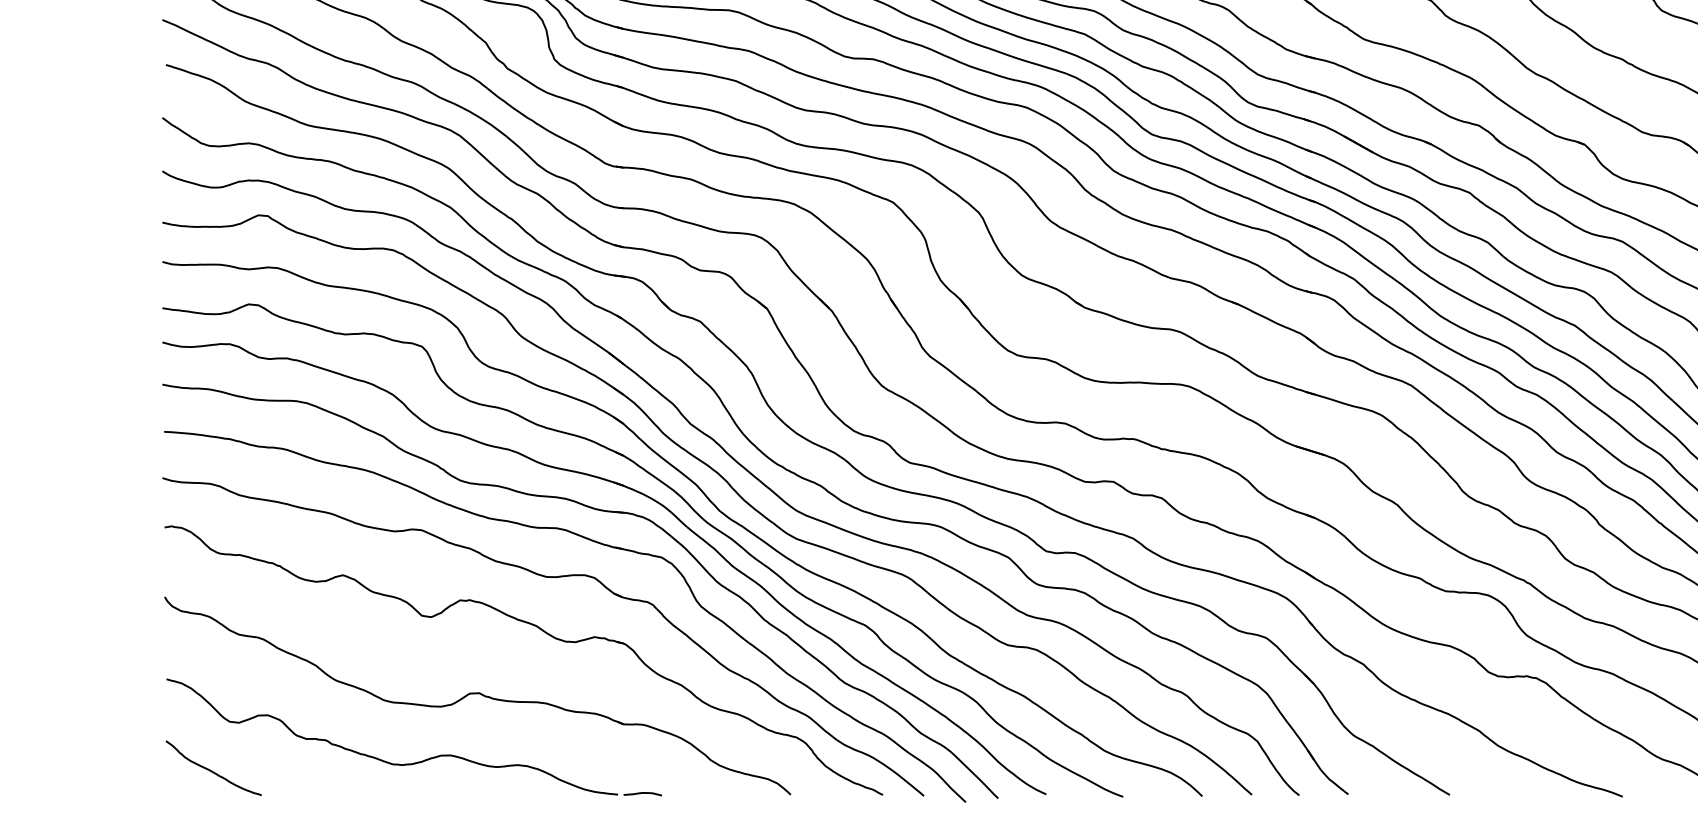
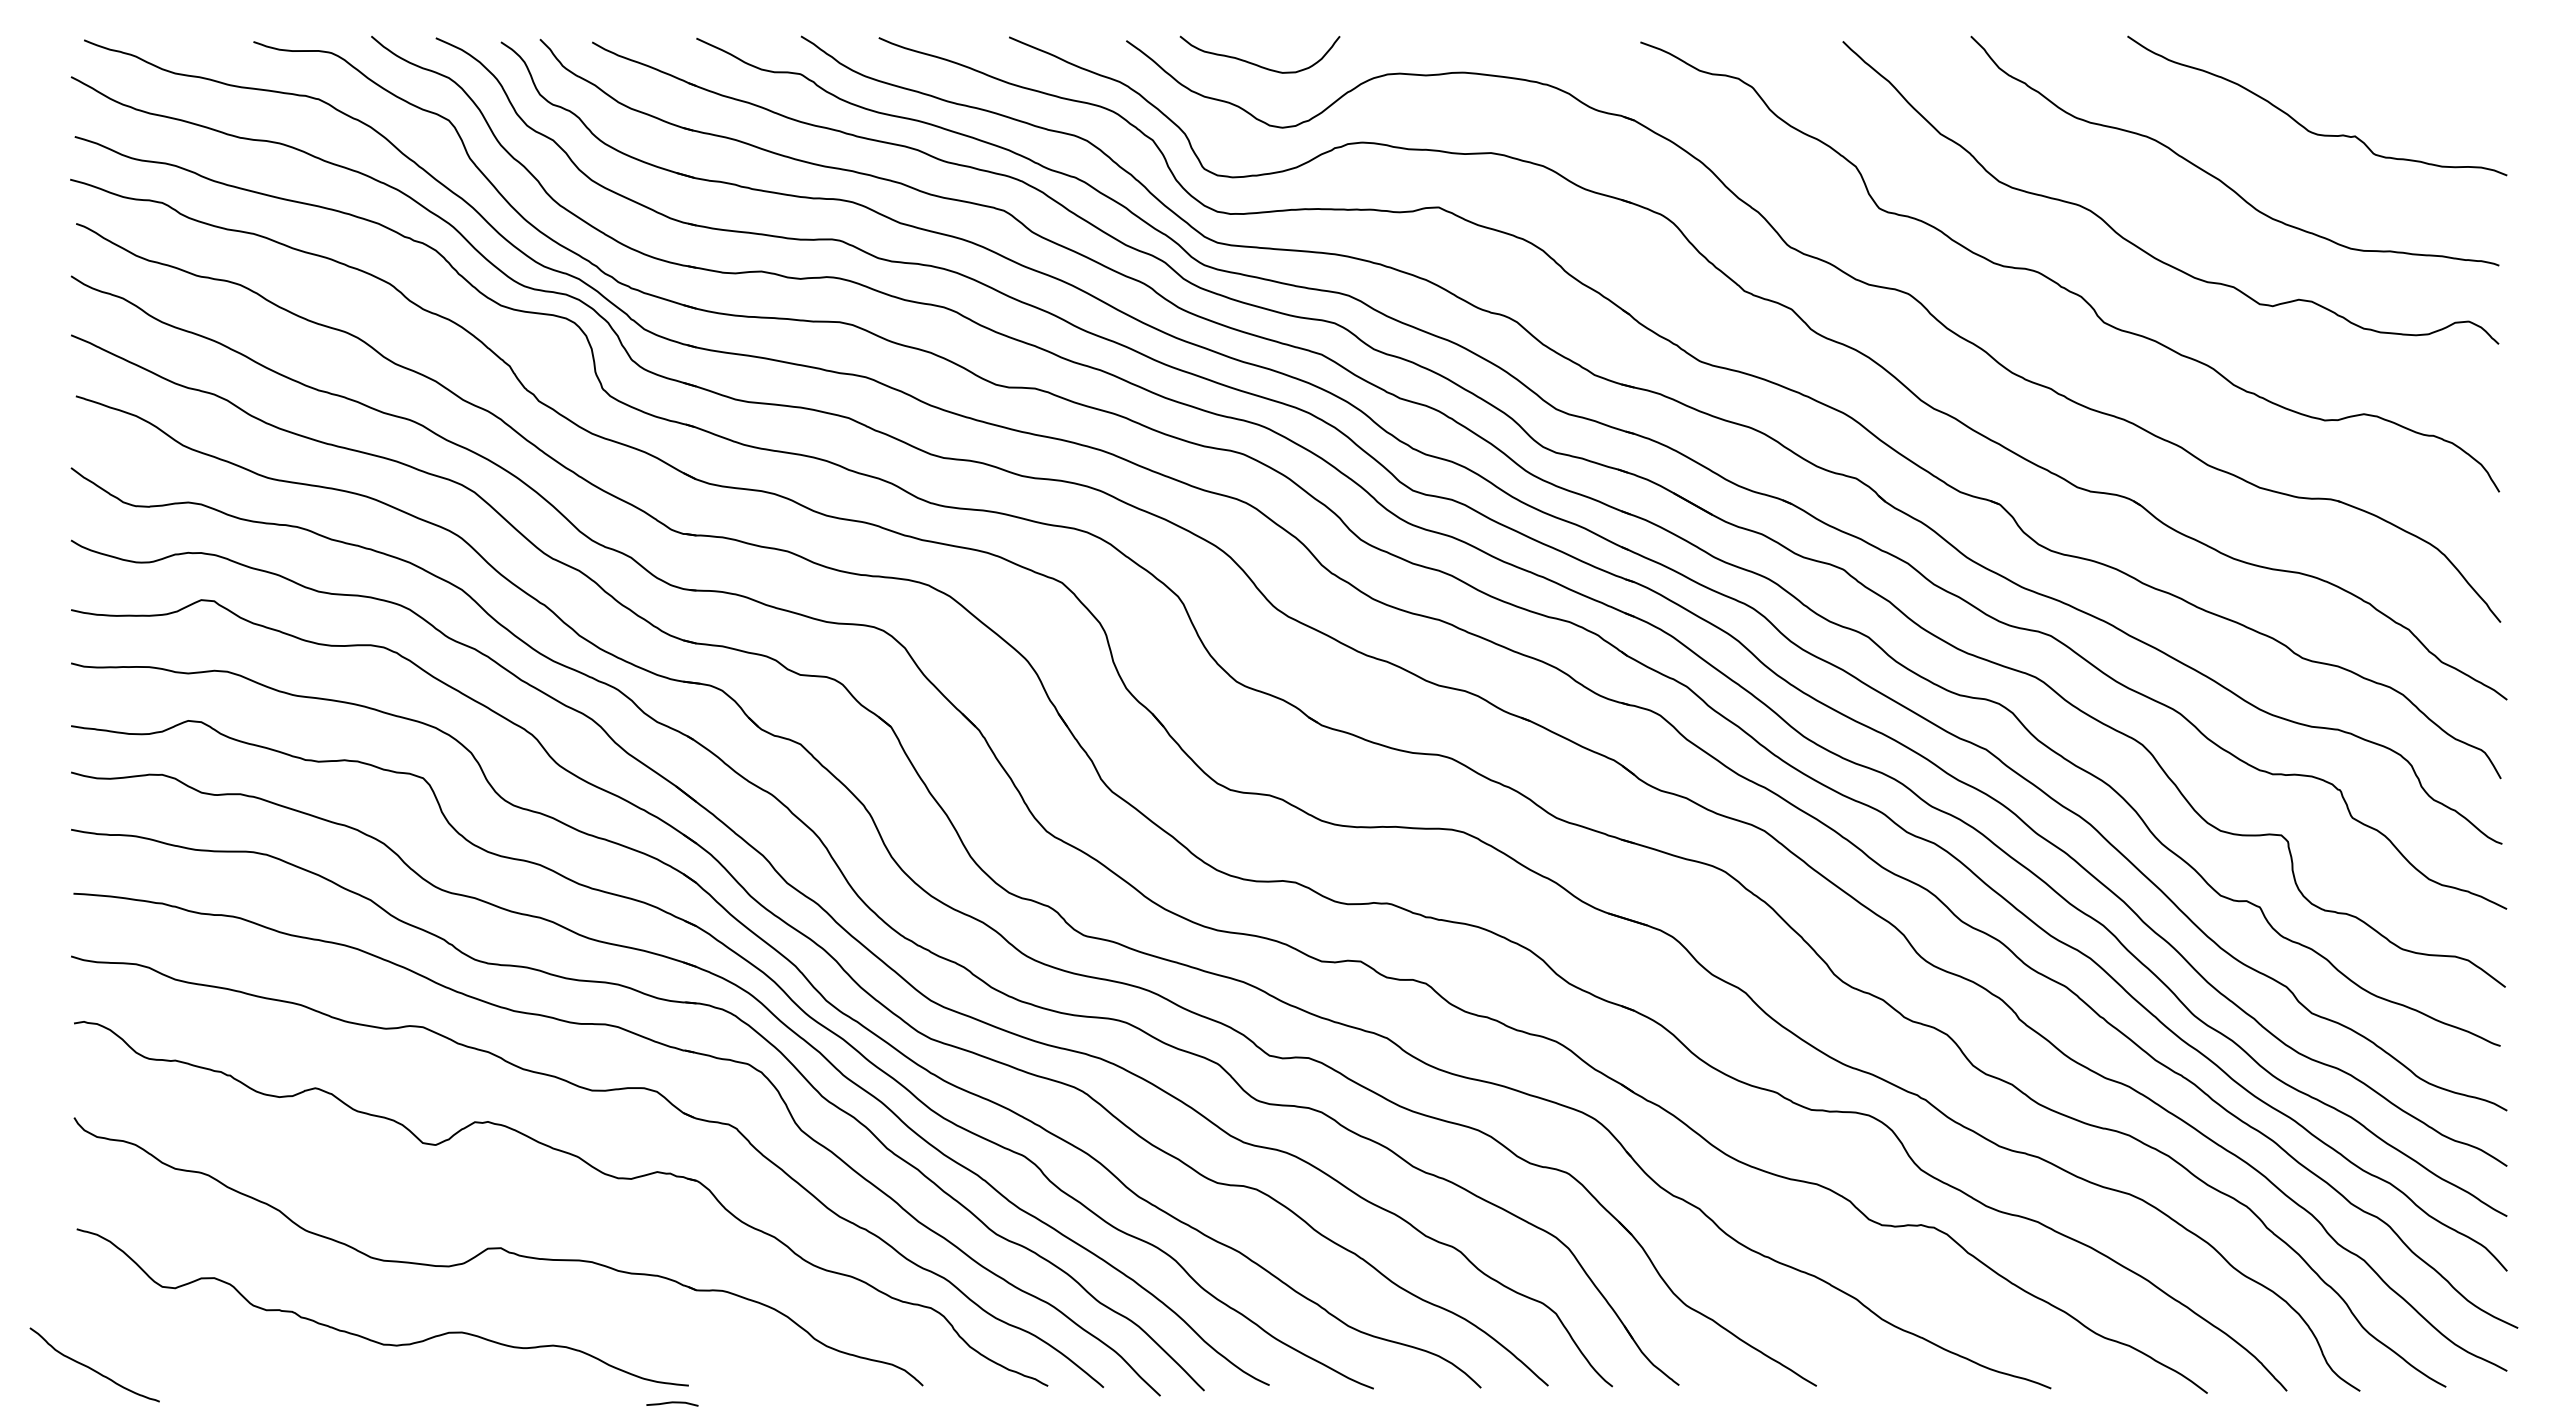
curve: (212, 770) -> (92, 1368), moved
curve: (642, 793) -> (672, 1403), moved

